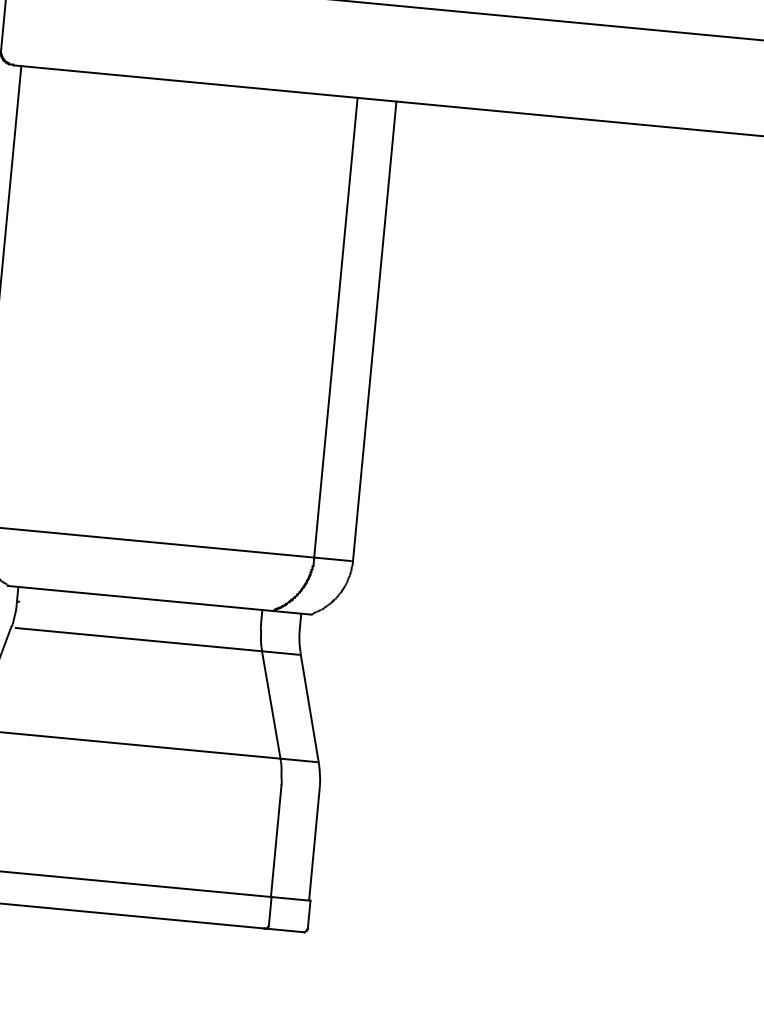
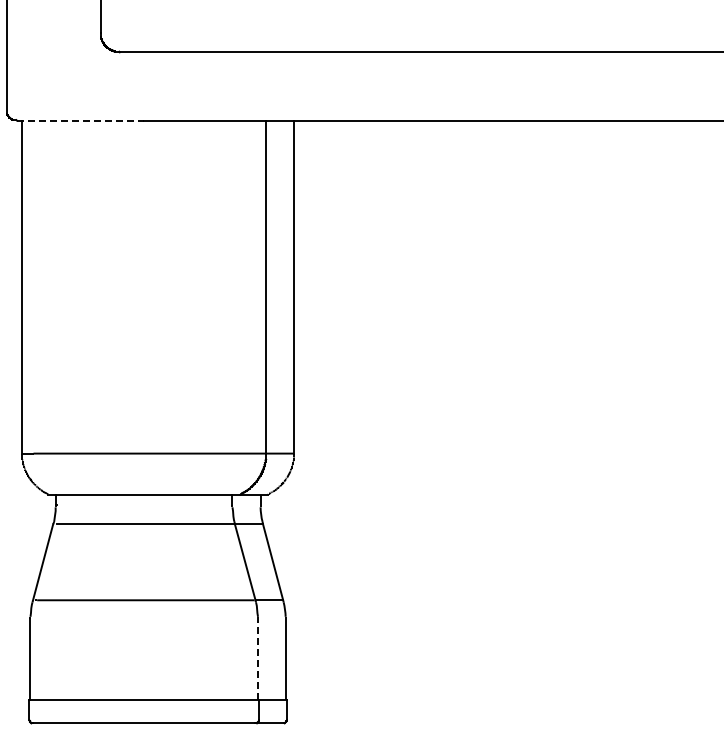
line: (101, 73) -> (80, 120), solid -> dashed
line: (276, 840) -> (258, 659), solid -> dashed

